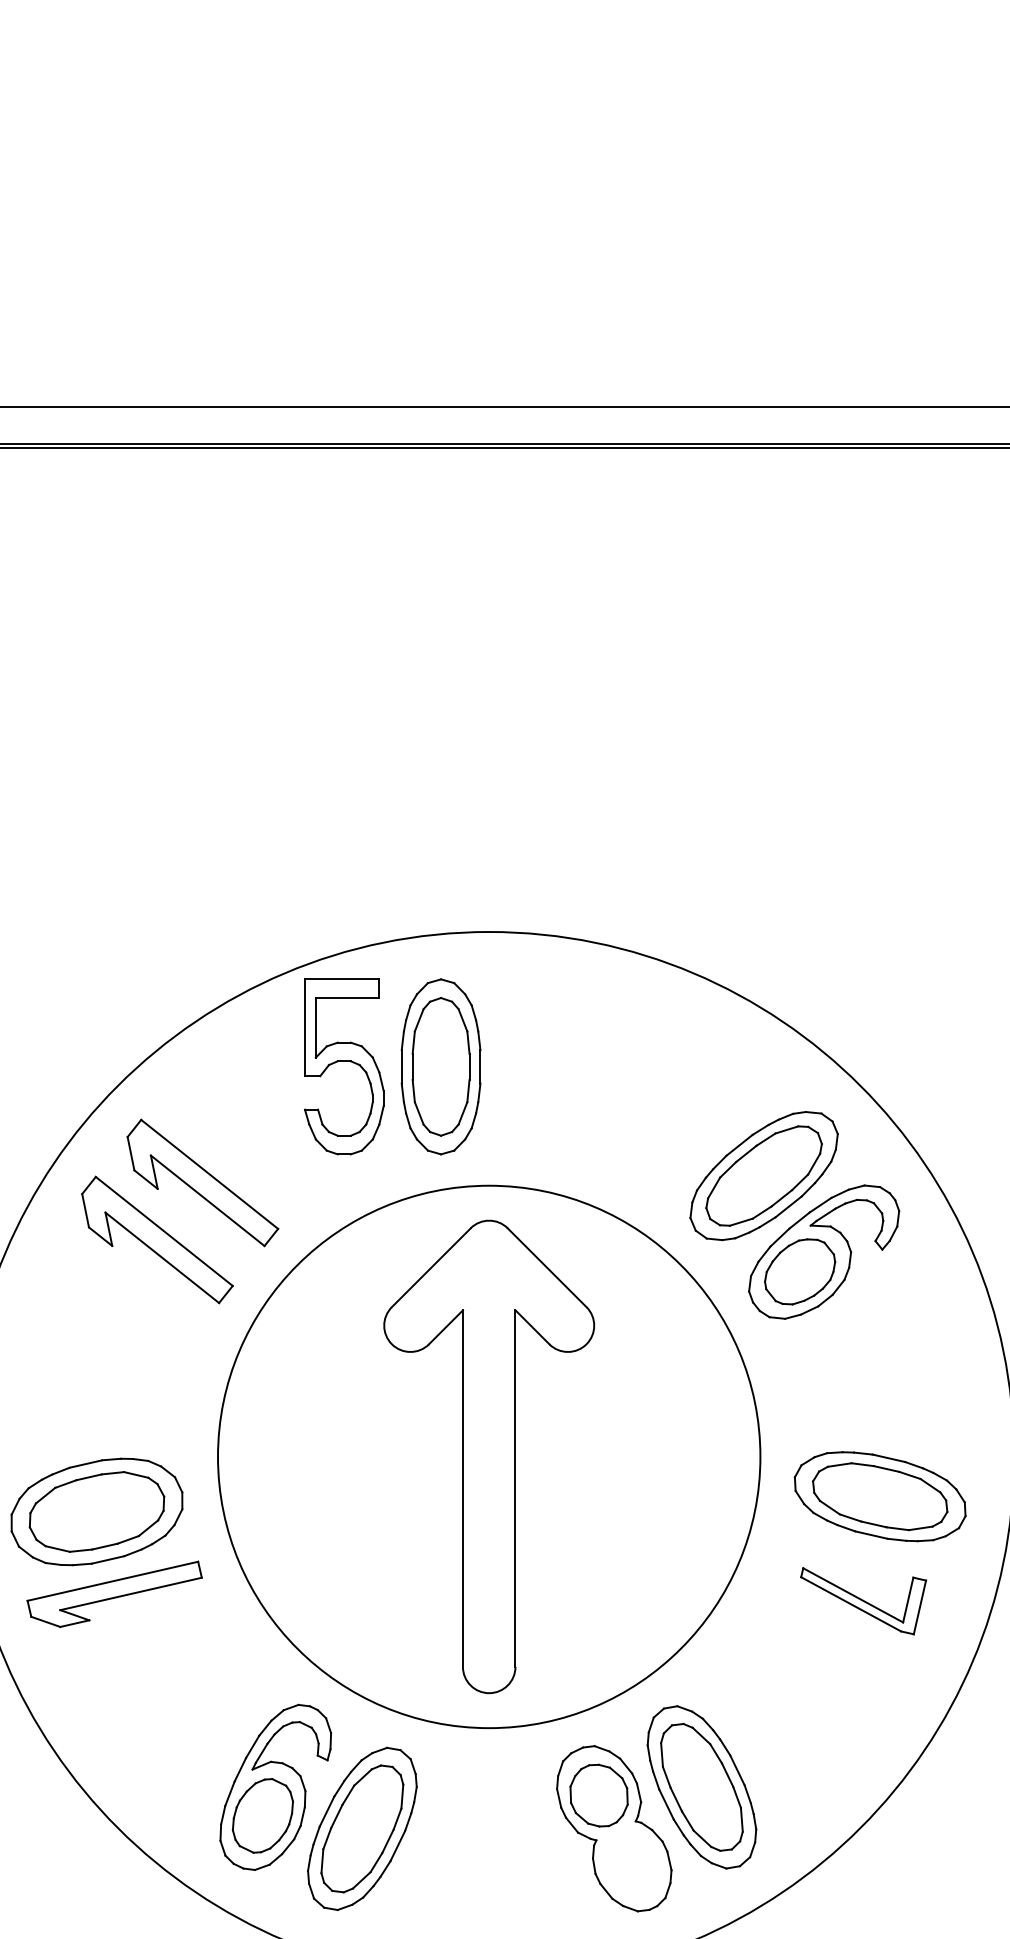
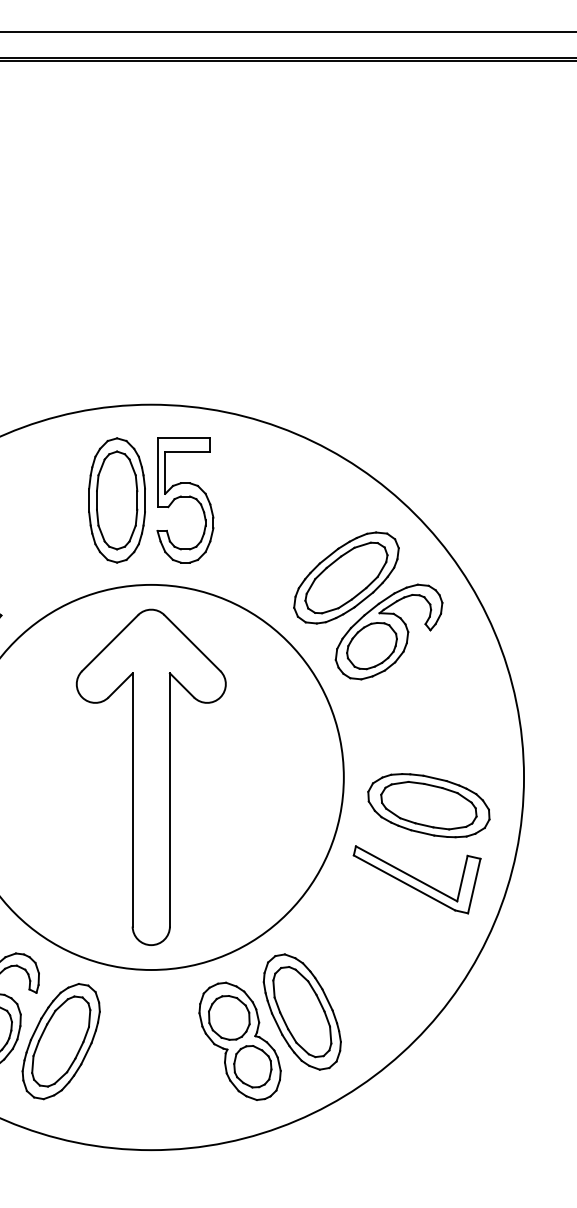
part: (344, 1066) -> (185, 500), moved
part: (863, 1601) -> (417, 880), size x1.43
part: (632, 1864) -> (253, 1066), added

